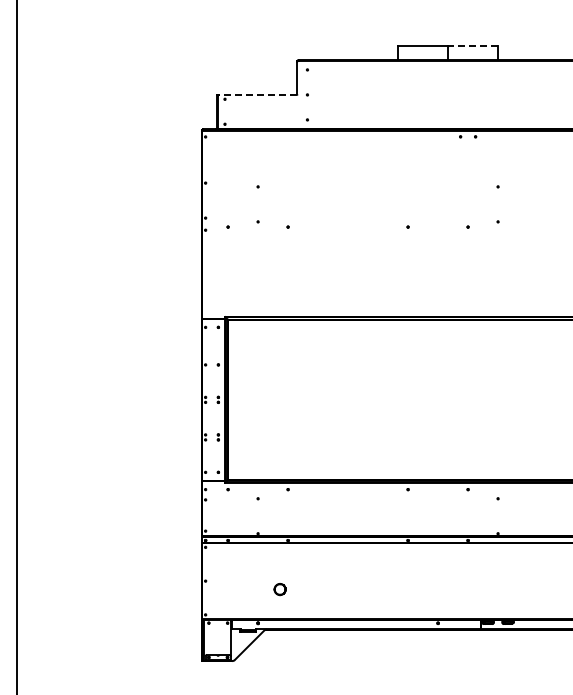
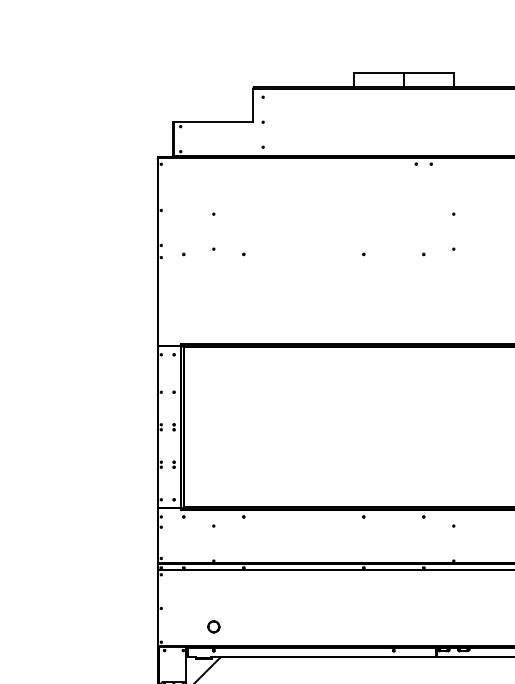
line: (472, 45) -> (428, 72), dashed -> solid
line: (257, 94) -> (213, 121), dashed -> solid
part: (279, 589) -> (213, 626), moved

